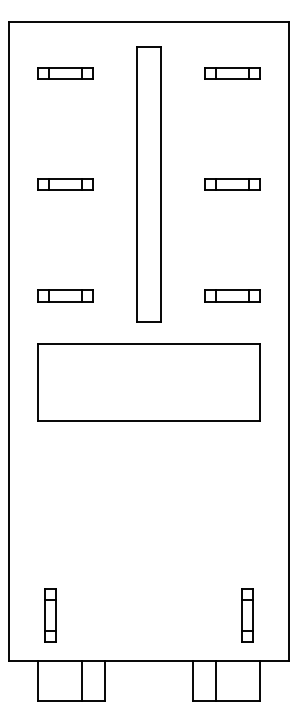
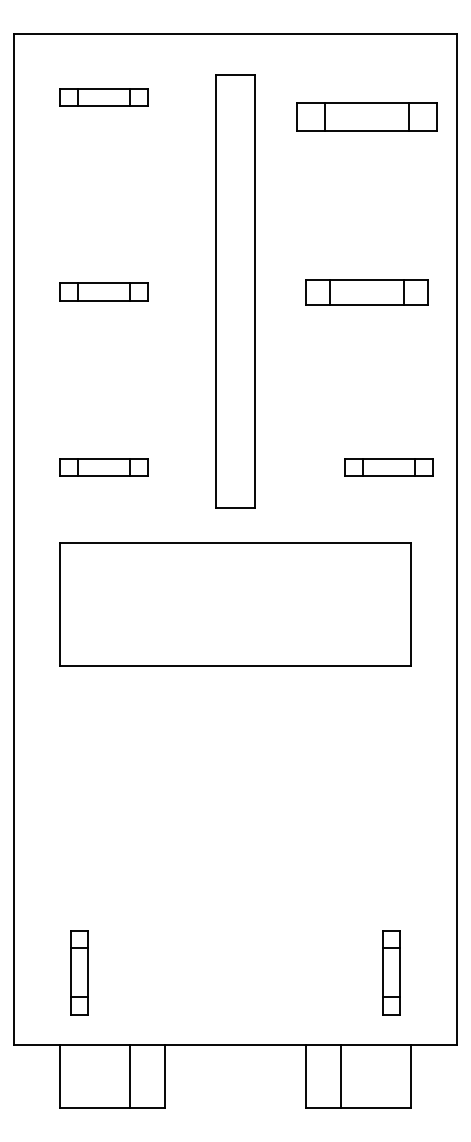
part: (65, 73) -> (103, 97), moved
part: (232, 73) -> (367, 116), size x1.6
part: (232, 184) -> (367, 291), size x1.4
part: (232, 295) -> (389, 466), moved

